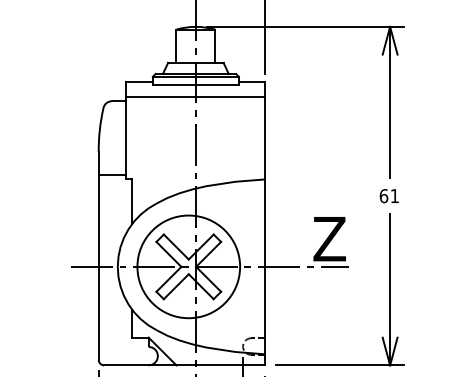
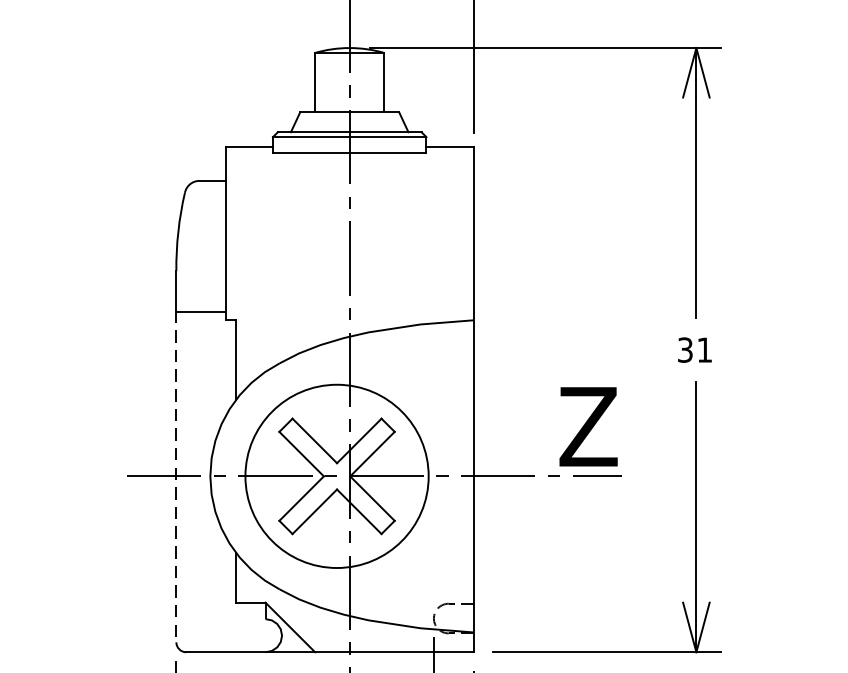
line: (195, 97) -> (349, 174), removed
text: (383, 196) -> (684, 350), 61 -> 31
line: (98, 266) -> (175, 475), solid -> dashed

